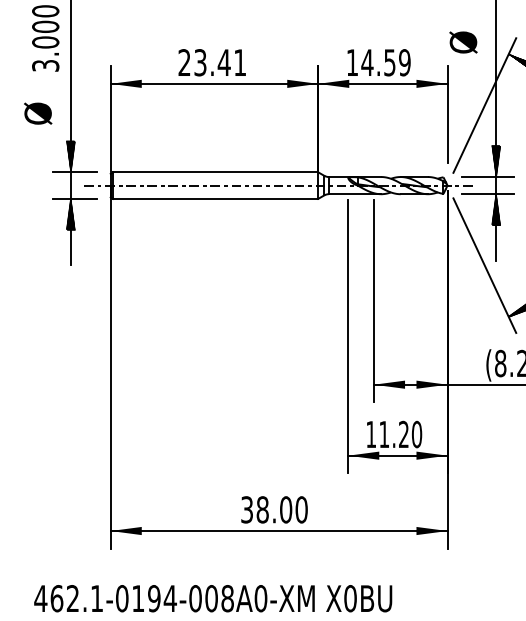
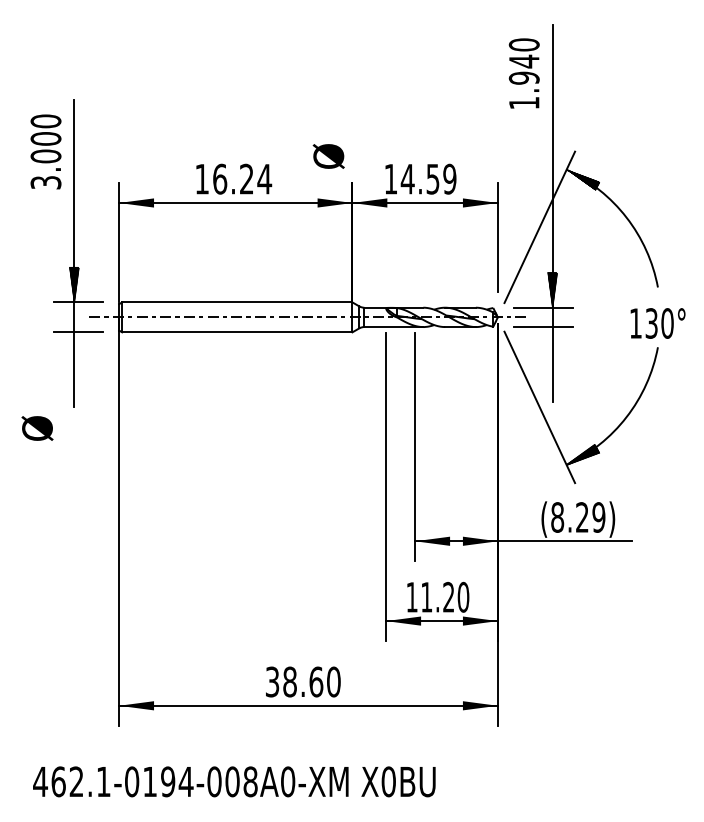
text: (463, 42) -> (328, 156), moved
text: (212, 62) -> (233, 178), 23.41 -> 16.24
text: (38, 113) -> (37, 428), moved
hatch: (496, 209) -> (552, 344), removed
hatch: (70, 214) -> (73, 349), removed
text: (286, 509) -> (316, 681), 38.00 -> 38.60

